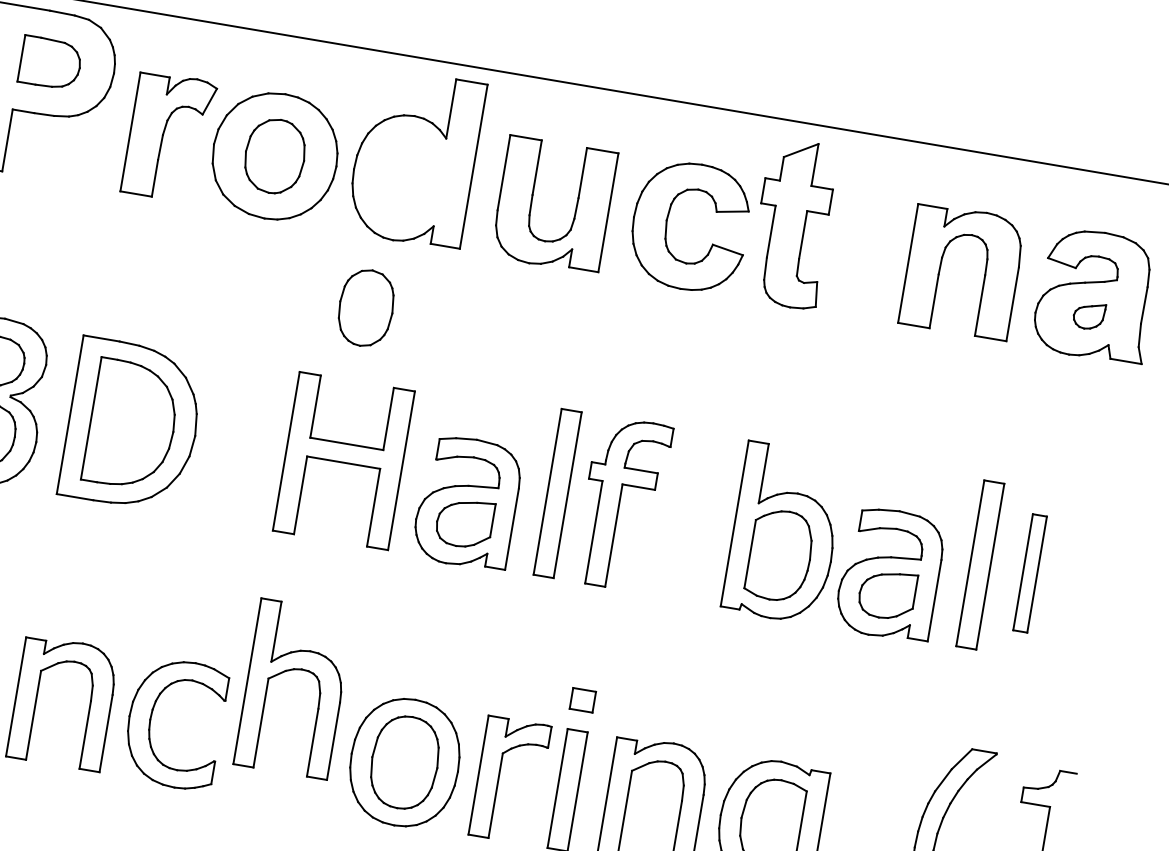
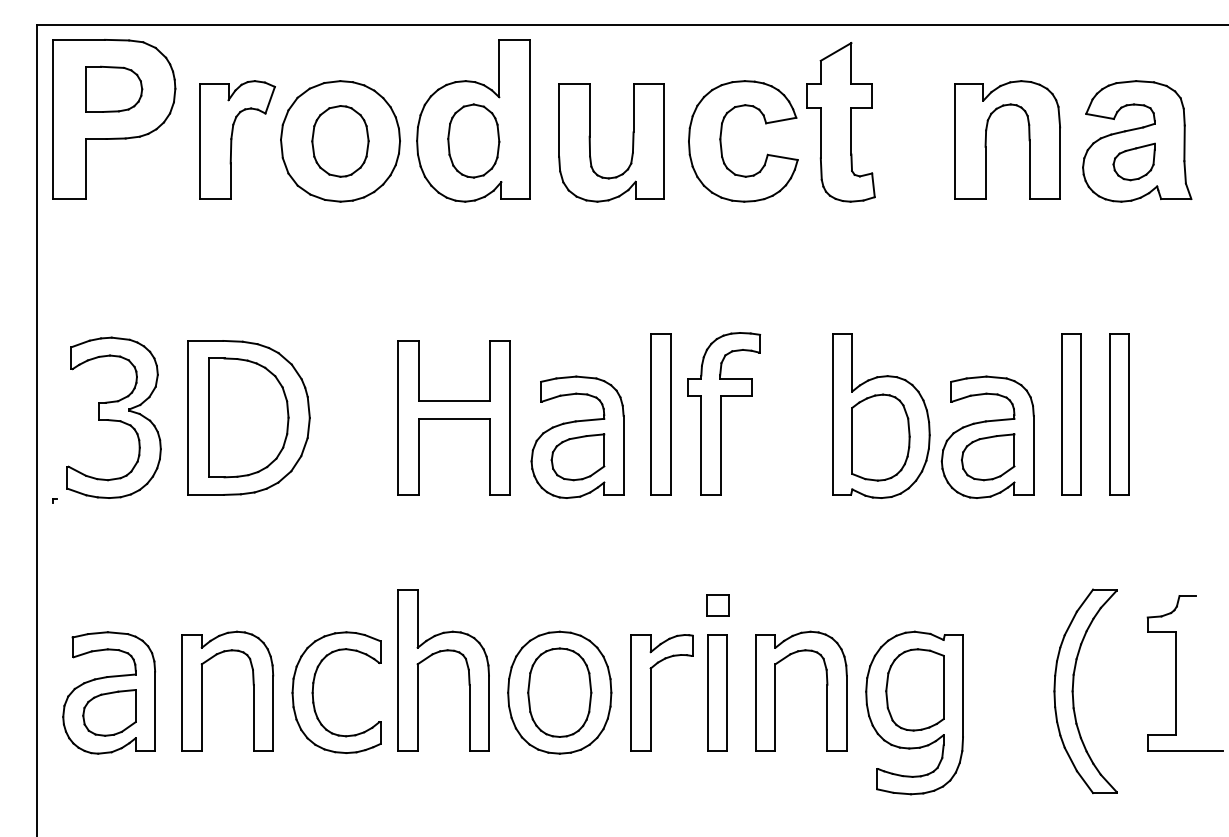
part: (366, 307) -> (473, 140), moved
part: (1088, 315) -> (1133, 161), size x1.43
part: (1030, 573) -> (1119, 414), size x1.43
part: (288, 671) -> (435, 654), moved

